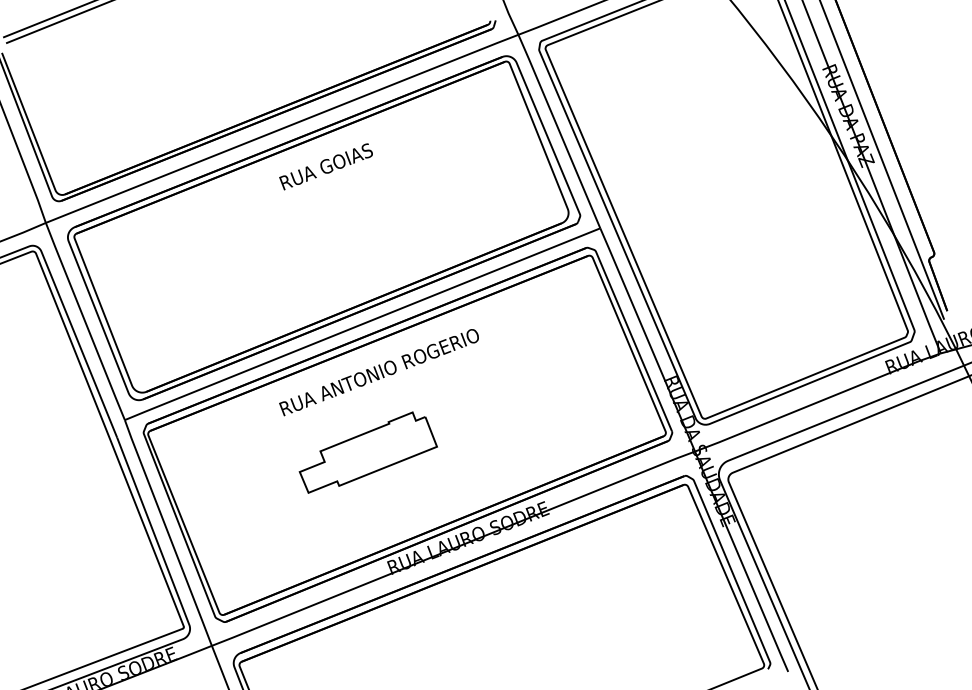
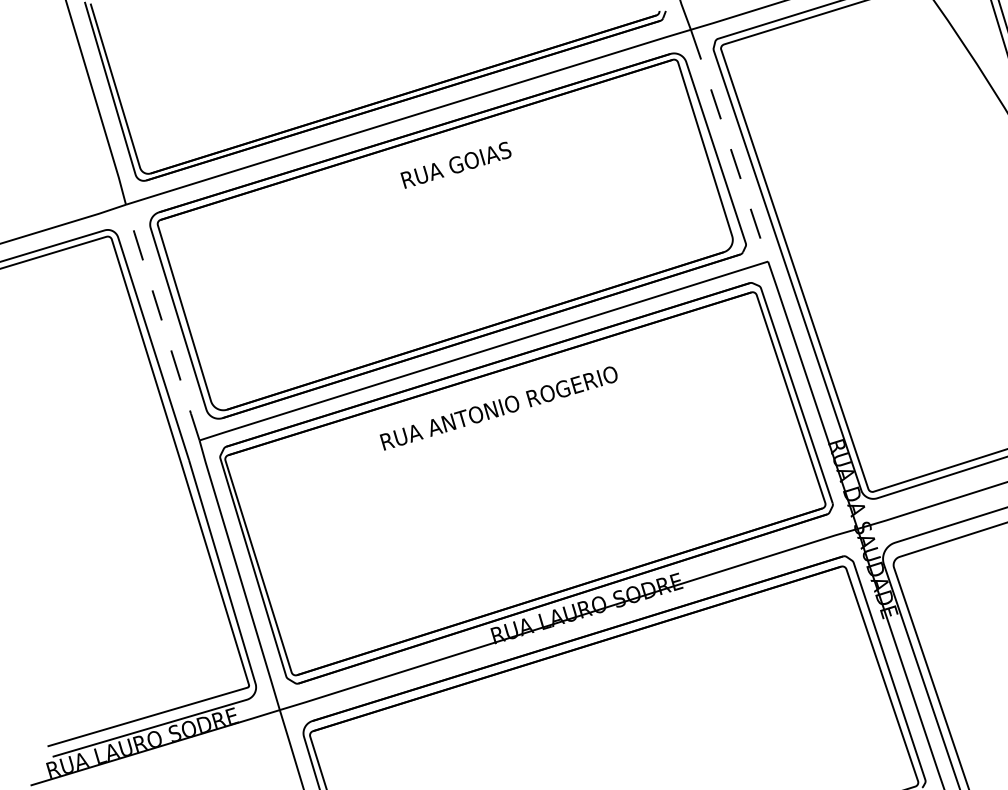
line: (559, 131) -> (729, 145), solid -> dashed
line: (85, 321) -> (162, 322), solid -> dashed
part: (367, 452) -> (477, 500), removed

